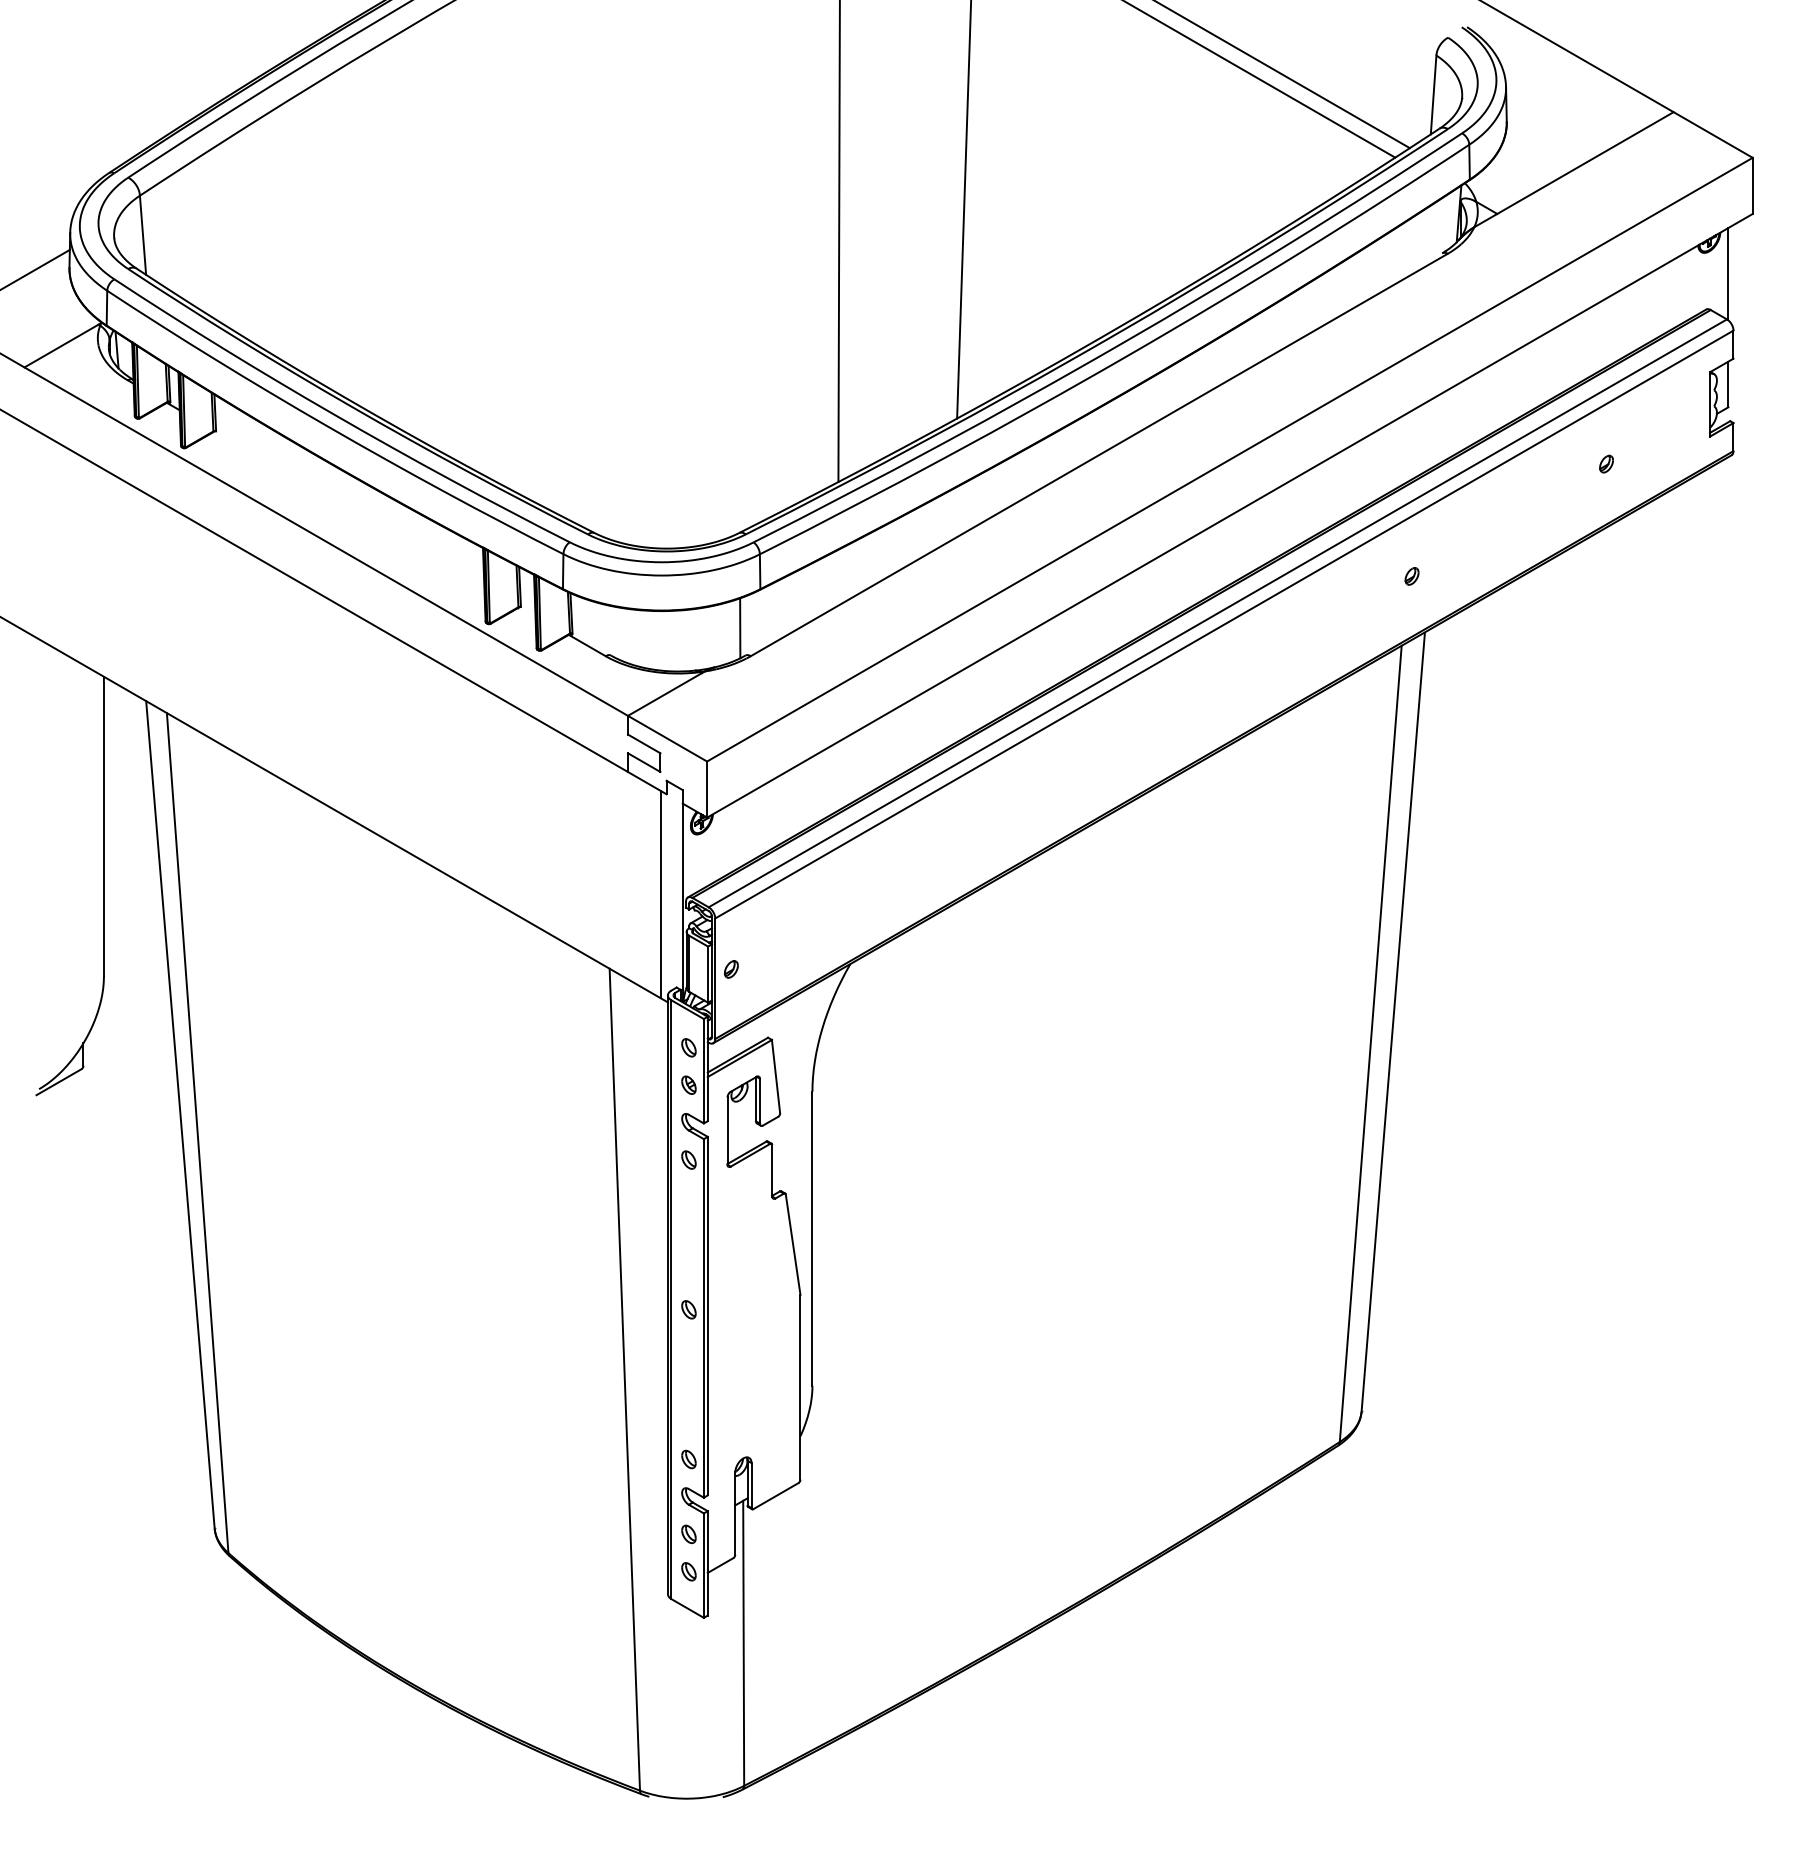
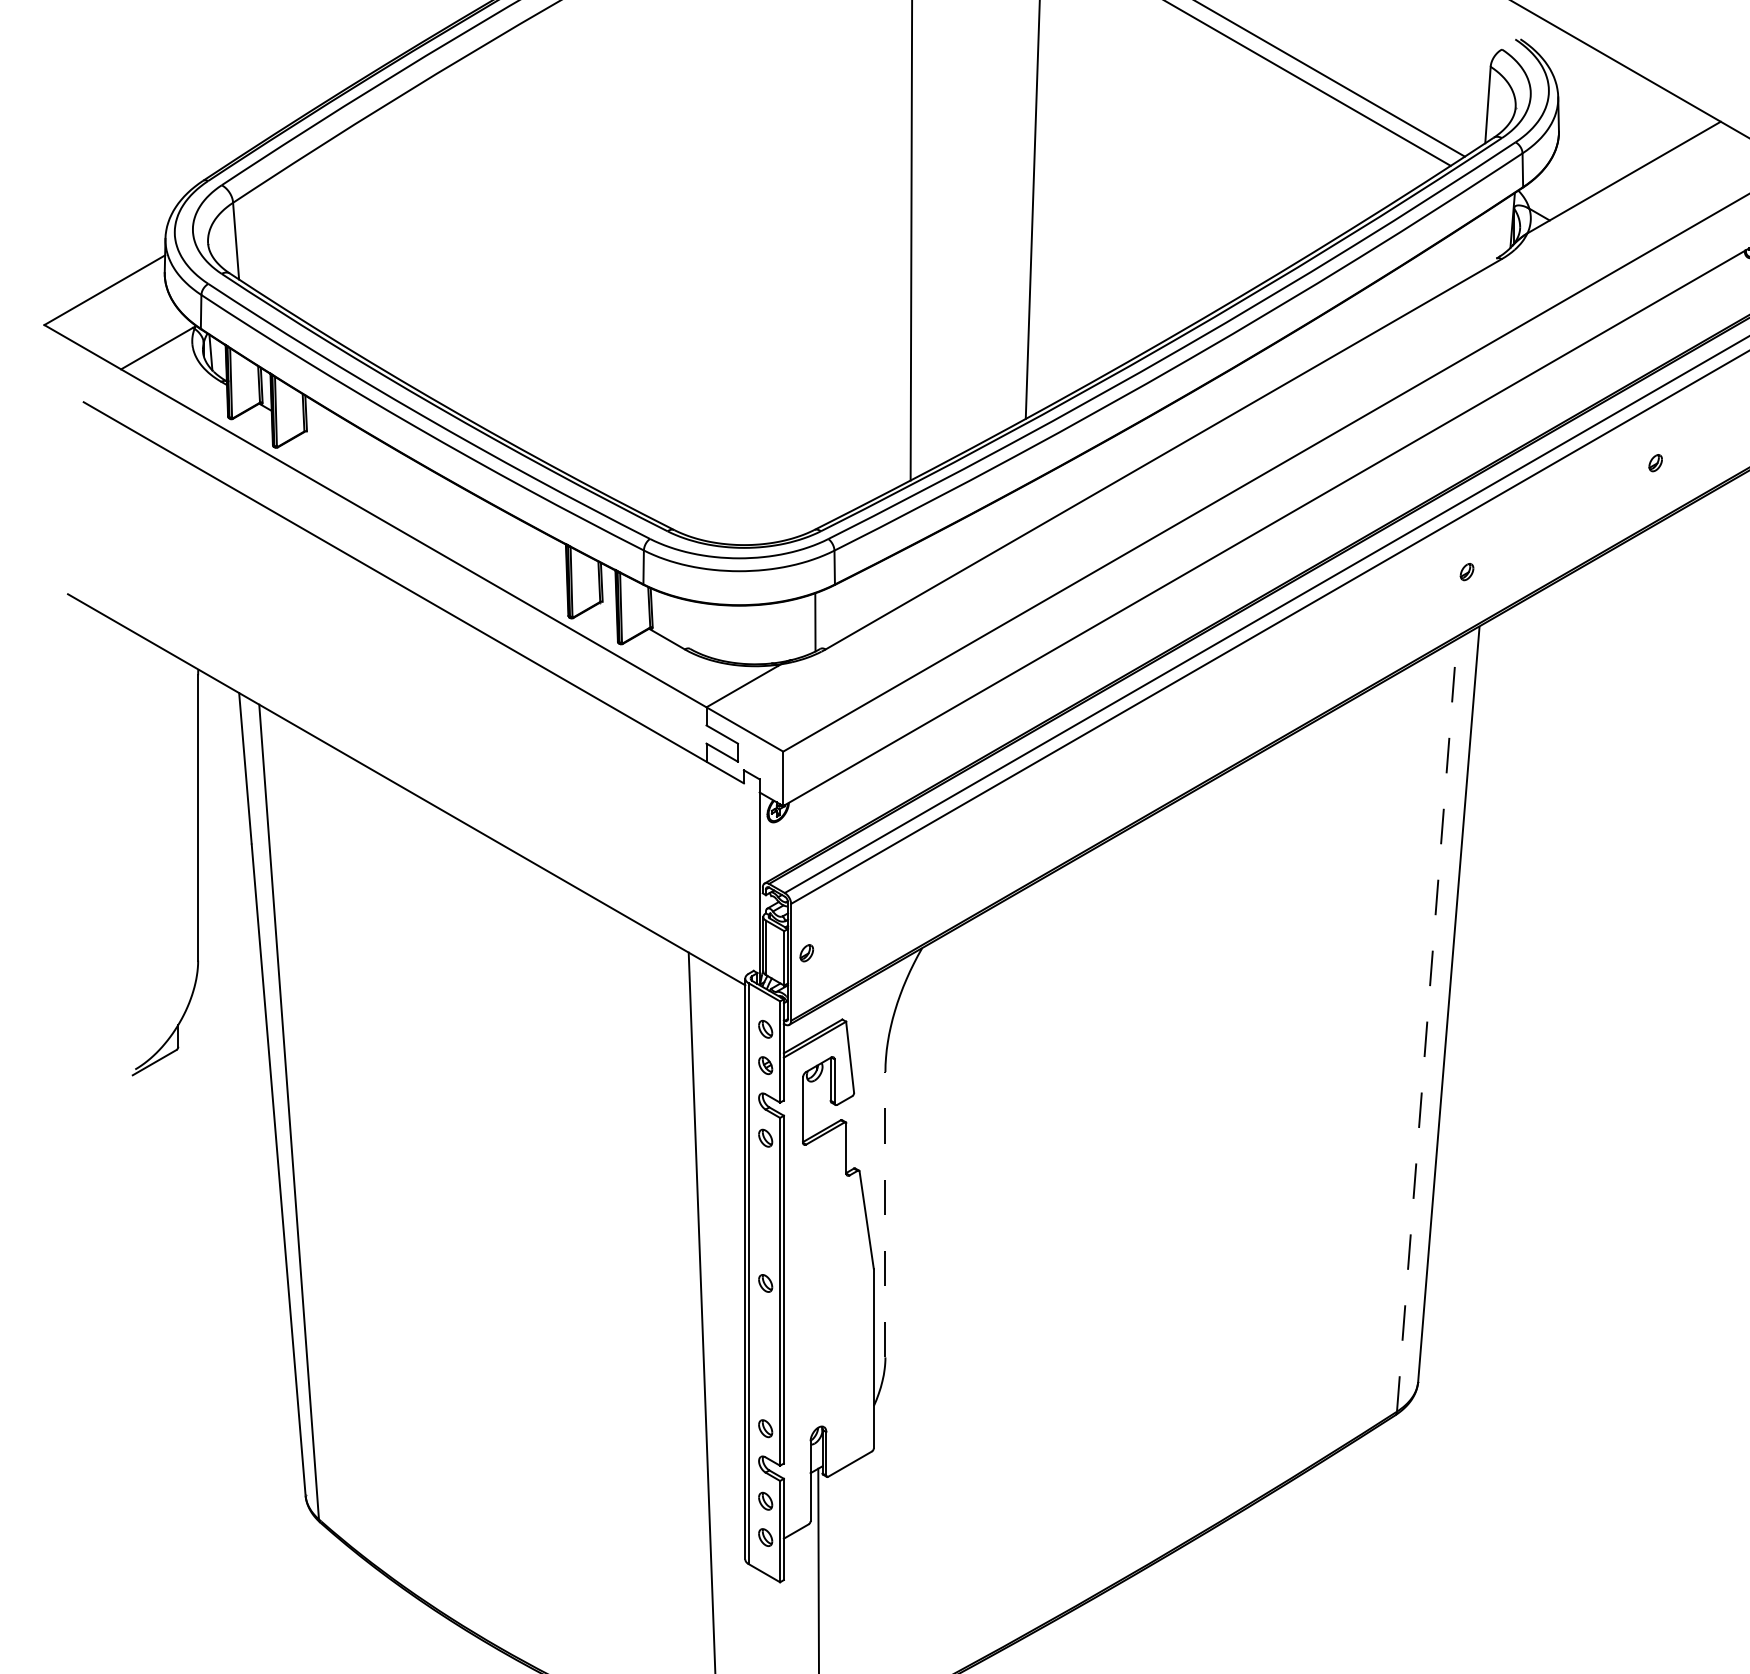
line: (660, 894) -> (738, 880), removed
line: (1370, 1043) -> (1426, 1025), solid -> dashed
line: (812, 1238) -> (885, 1214), solid -> dashed

